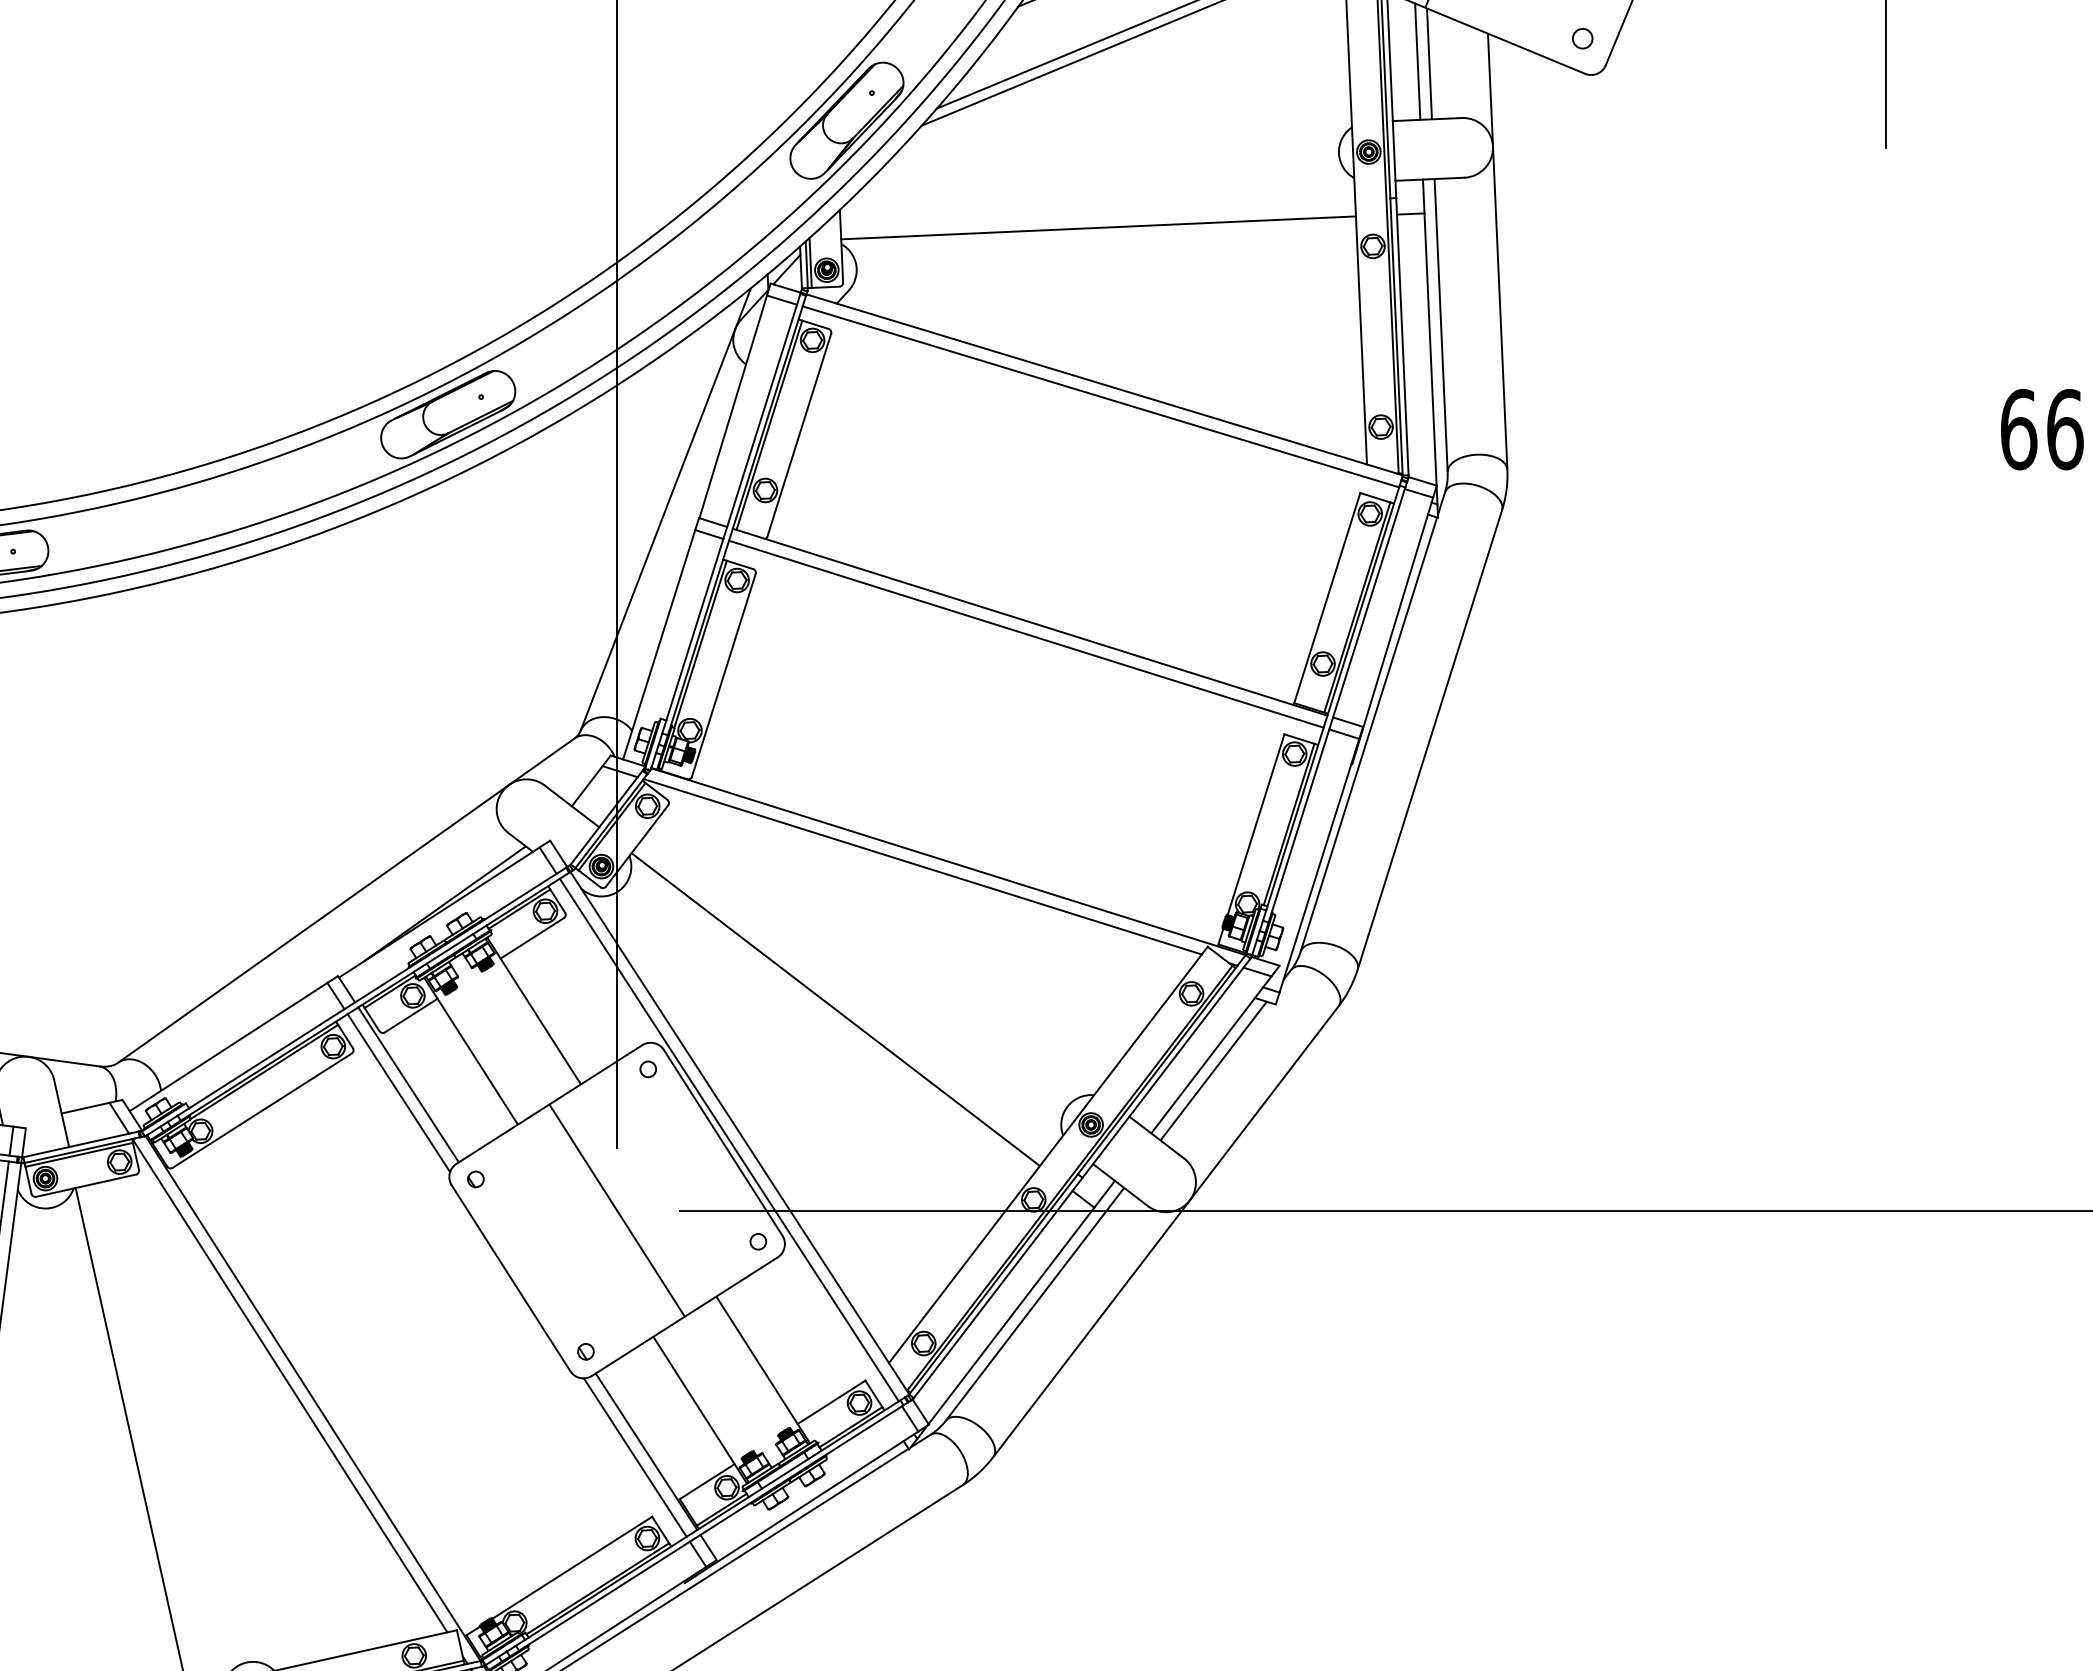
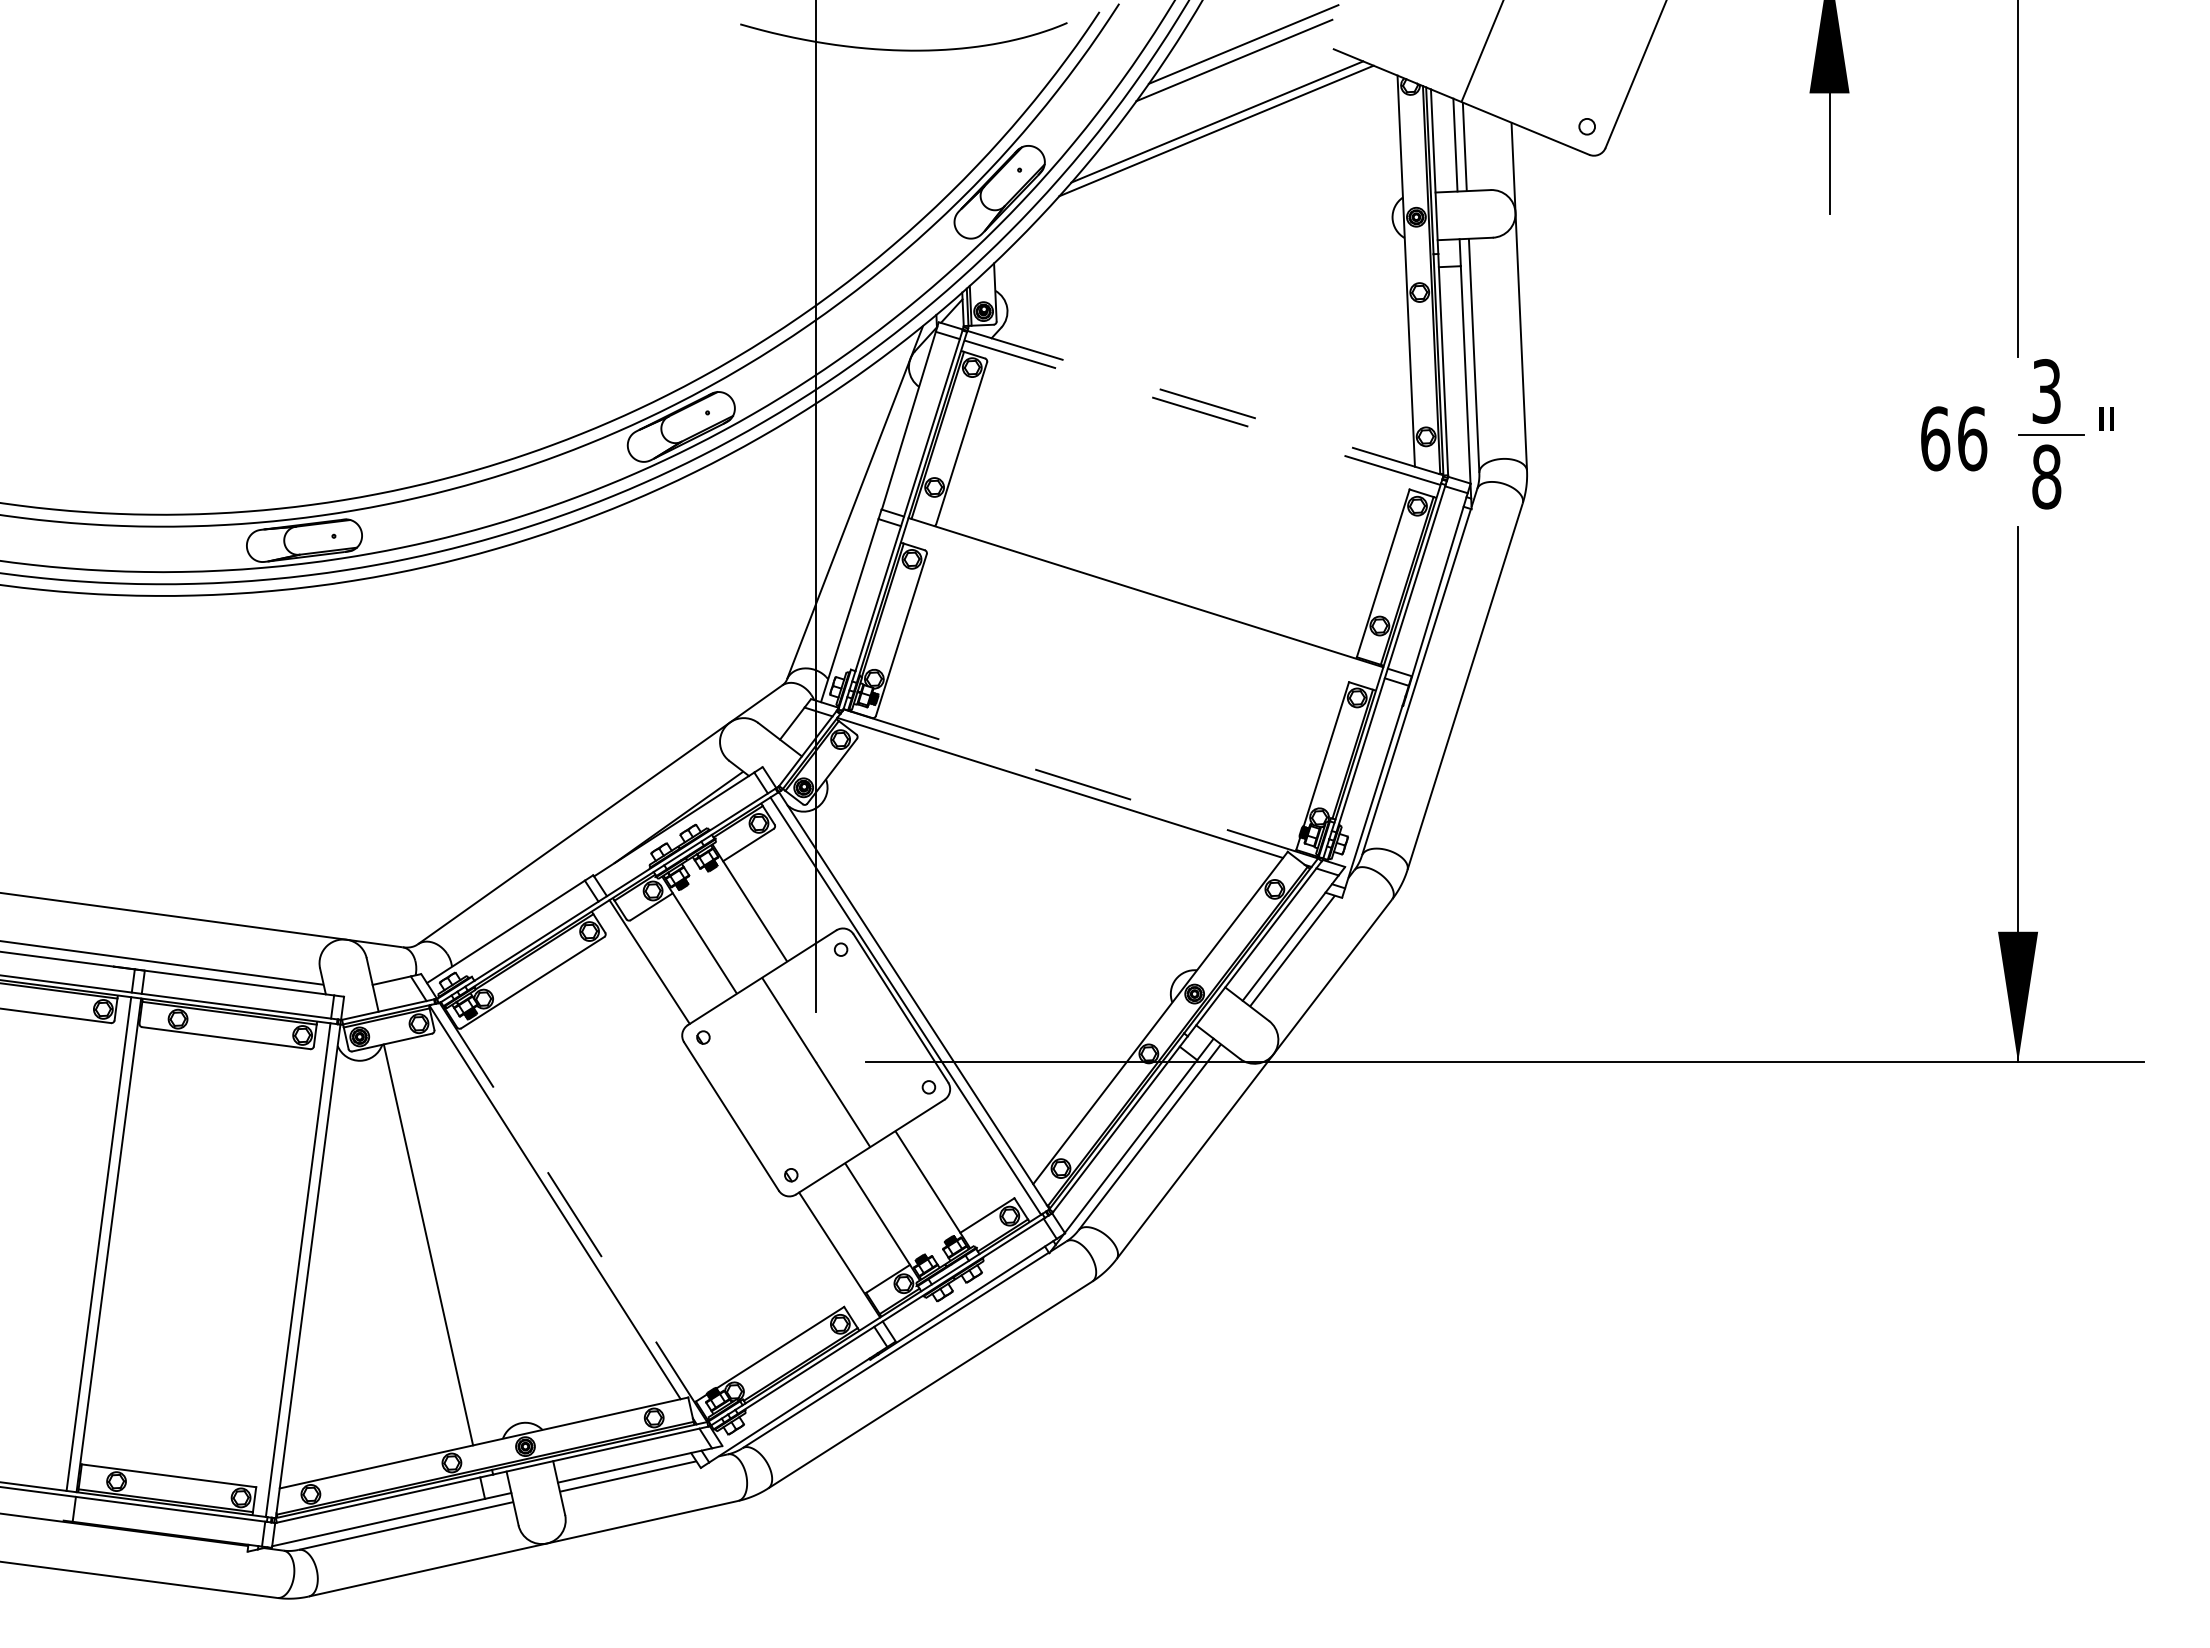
line: (1098, 227) -> (1200, 277), removed
line: (1104, 385) -> (1205, 403), solid -> dashed
line: (1100, 396) -> (1202, 412), solid -> dashed
line: (1025, 633) -> (1142, 601), removed
line: (948, 861) -> (1080, 783), solid -> dashed
line: (835, 1009) -> (990, 901), removed
line: (398, 1092) -> (641, 968), removed
line: (313, 1398) -> (573, 1212), solid -> dashed
line: (635, 1457) -> (830, 1259), removed

